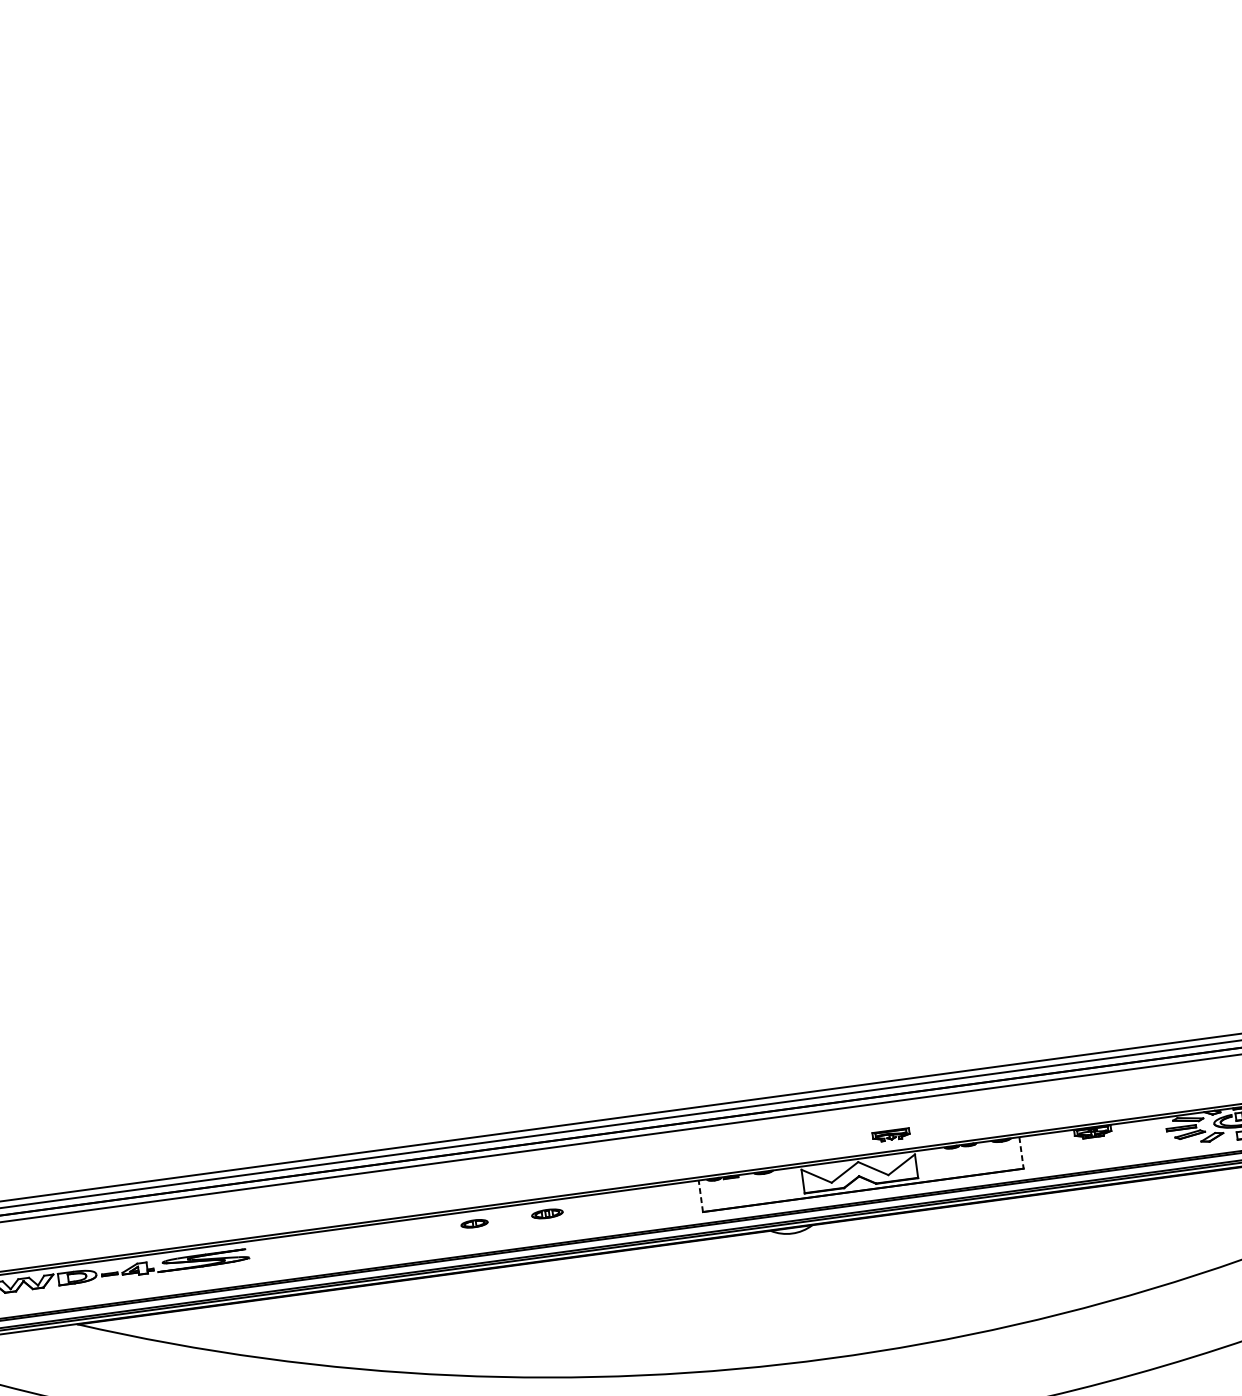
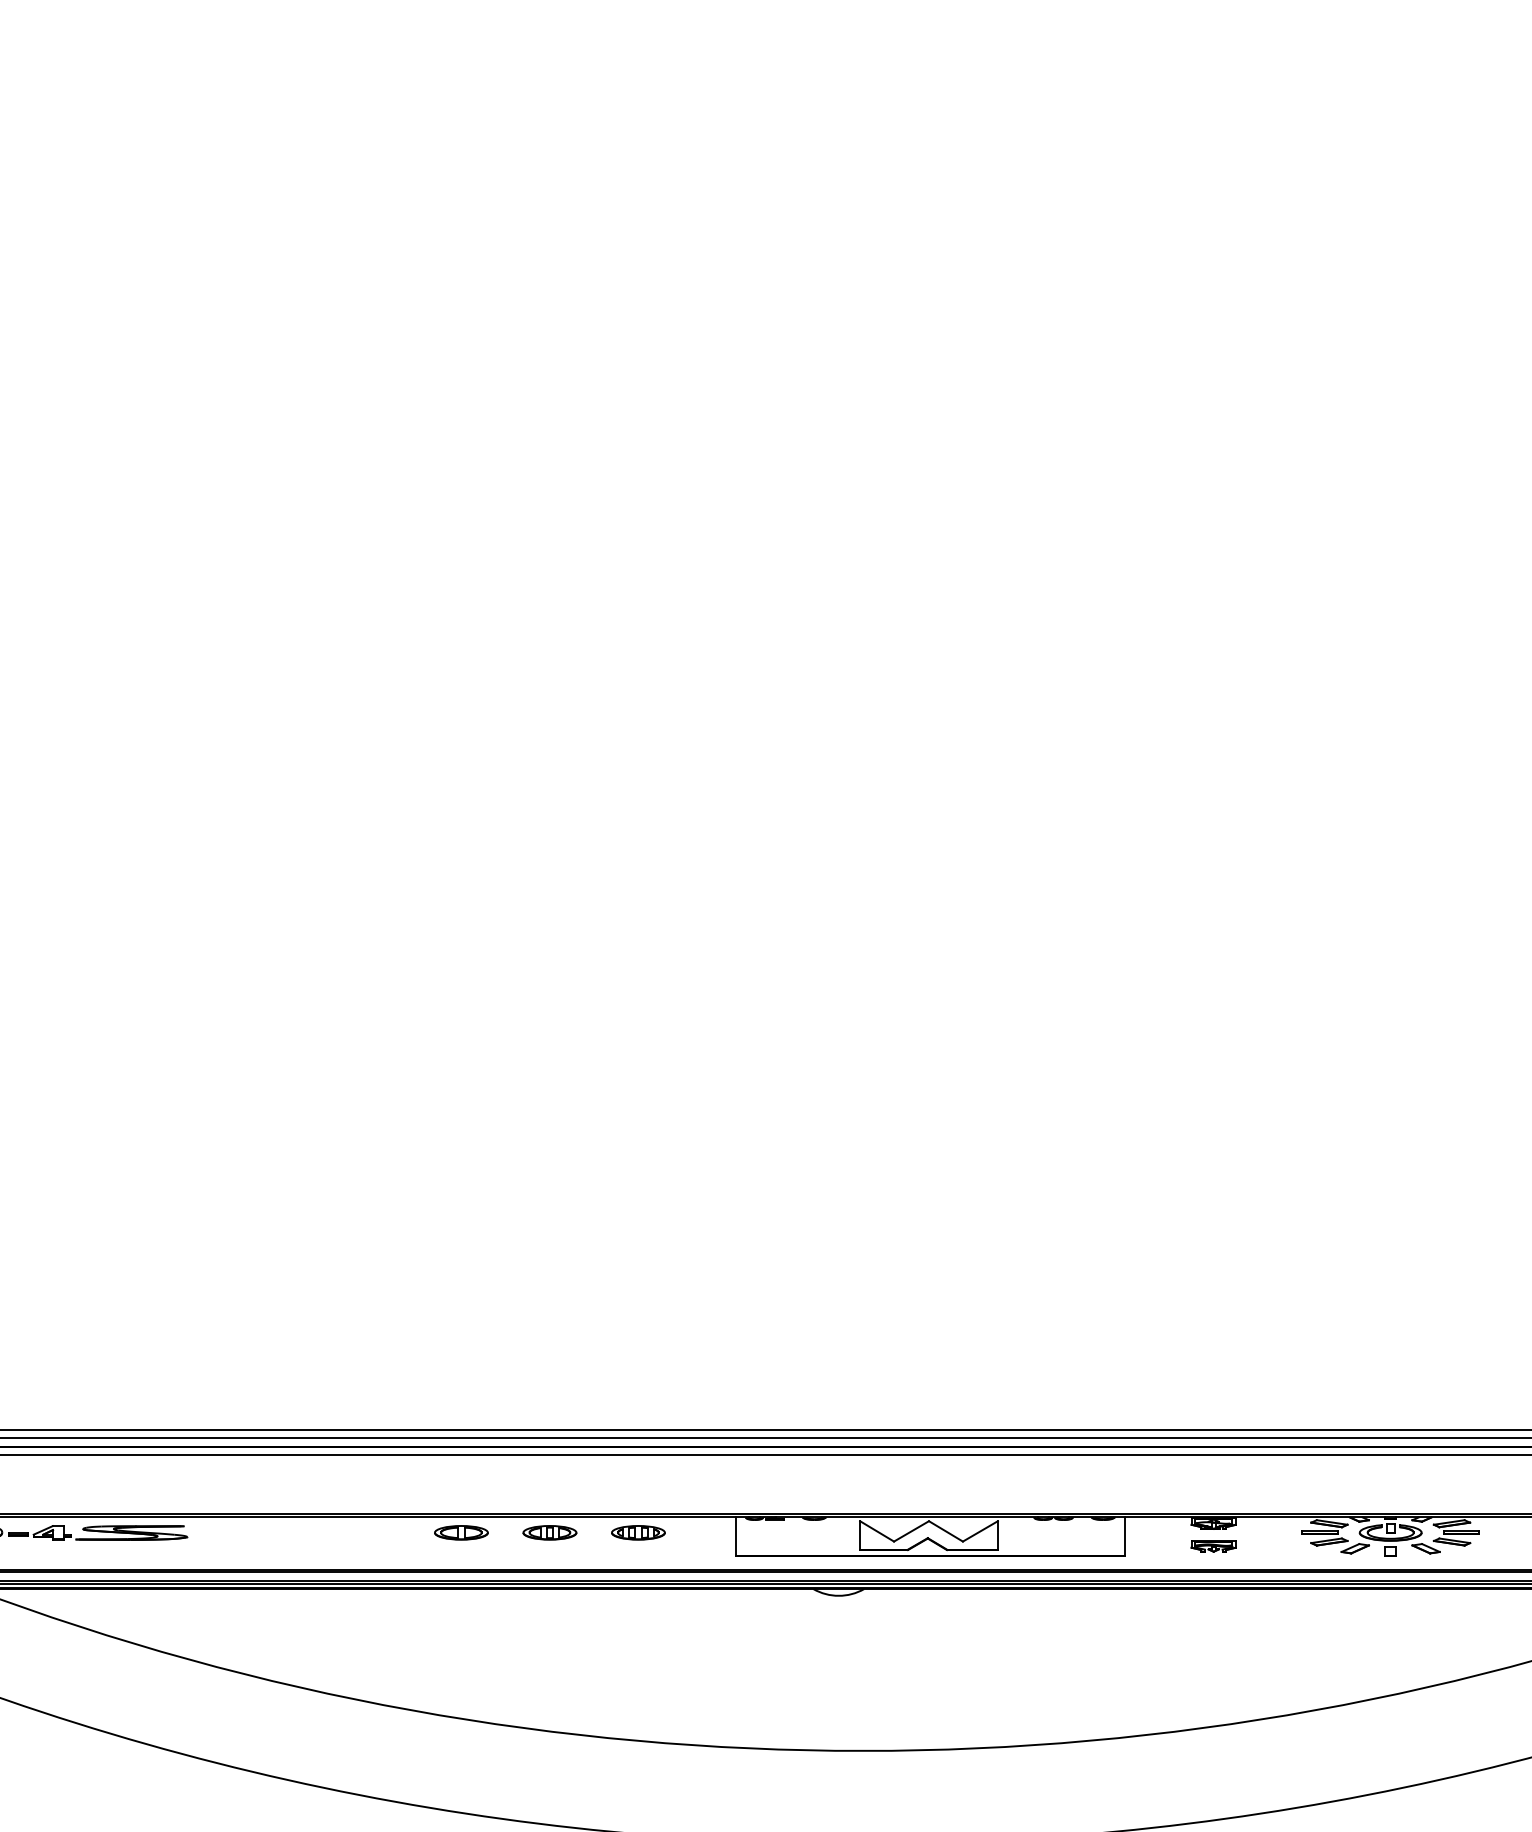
part: (891, 1135) -> (1213, 1546), moved
line: (1021, 1153) -> (1125, 1537), dashed -> solid
line: (700, 1196) -> (735, 1536), dashed -> solid
part: (620, 1203) -> (638, 1532), added
part: (547, 1213) -> (549, 1532), size x1.43
part: (474, 1223) -> (461, 1532), size x1.67

